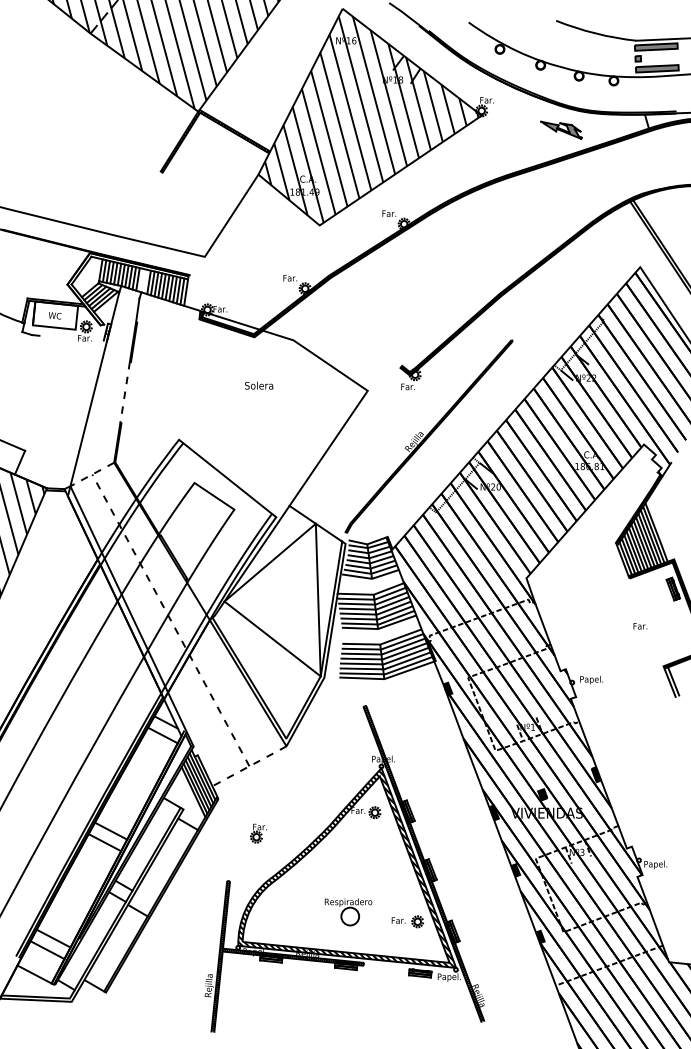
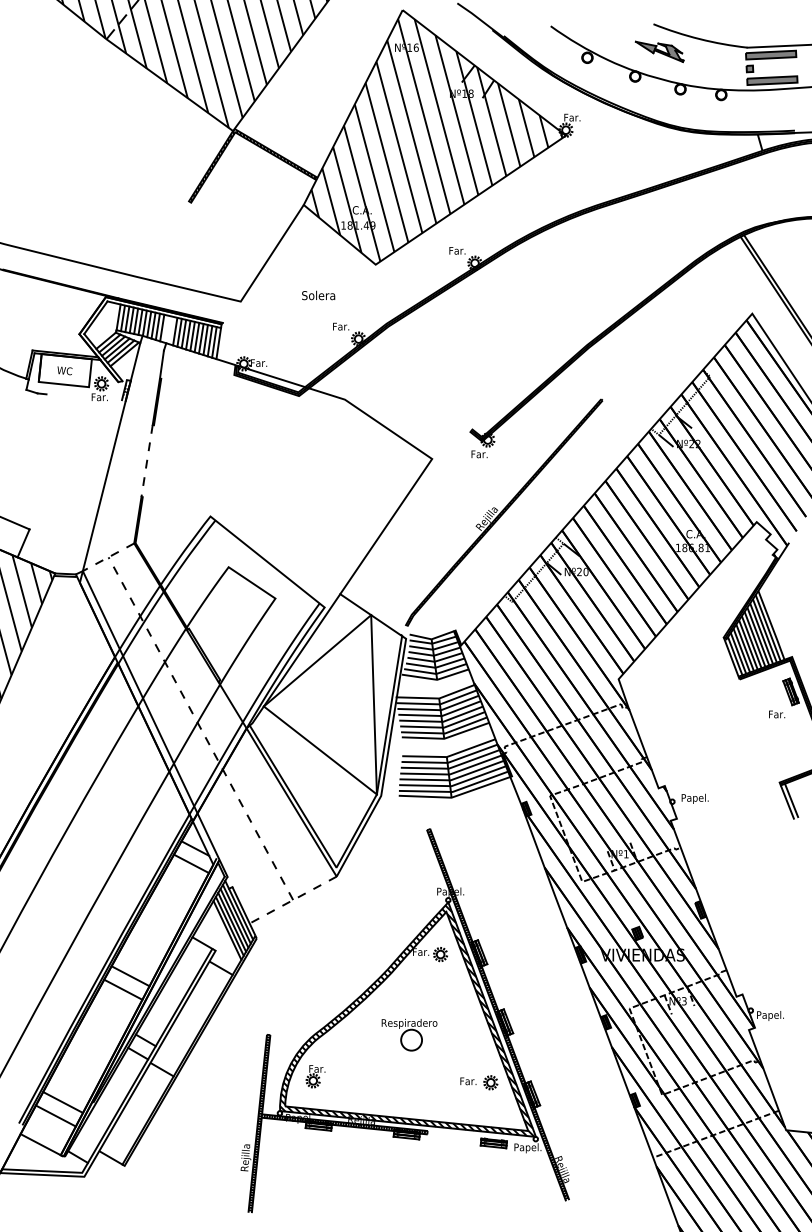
part: (561, 129) -> (659, 50), moved
text: (259, 385) -> (319, 295), moved
text: (640, 626) -> (777, 714), moved
part: (258, 833) -> (315, 1076), moved
part: (348, 912) -> (409, 1035), moved

